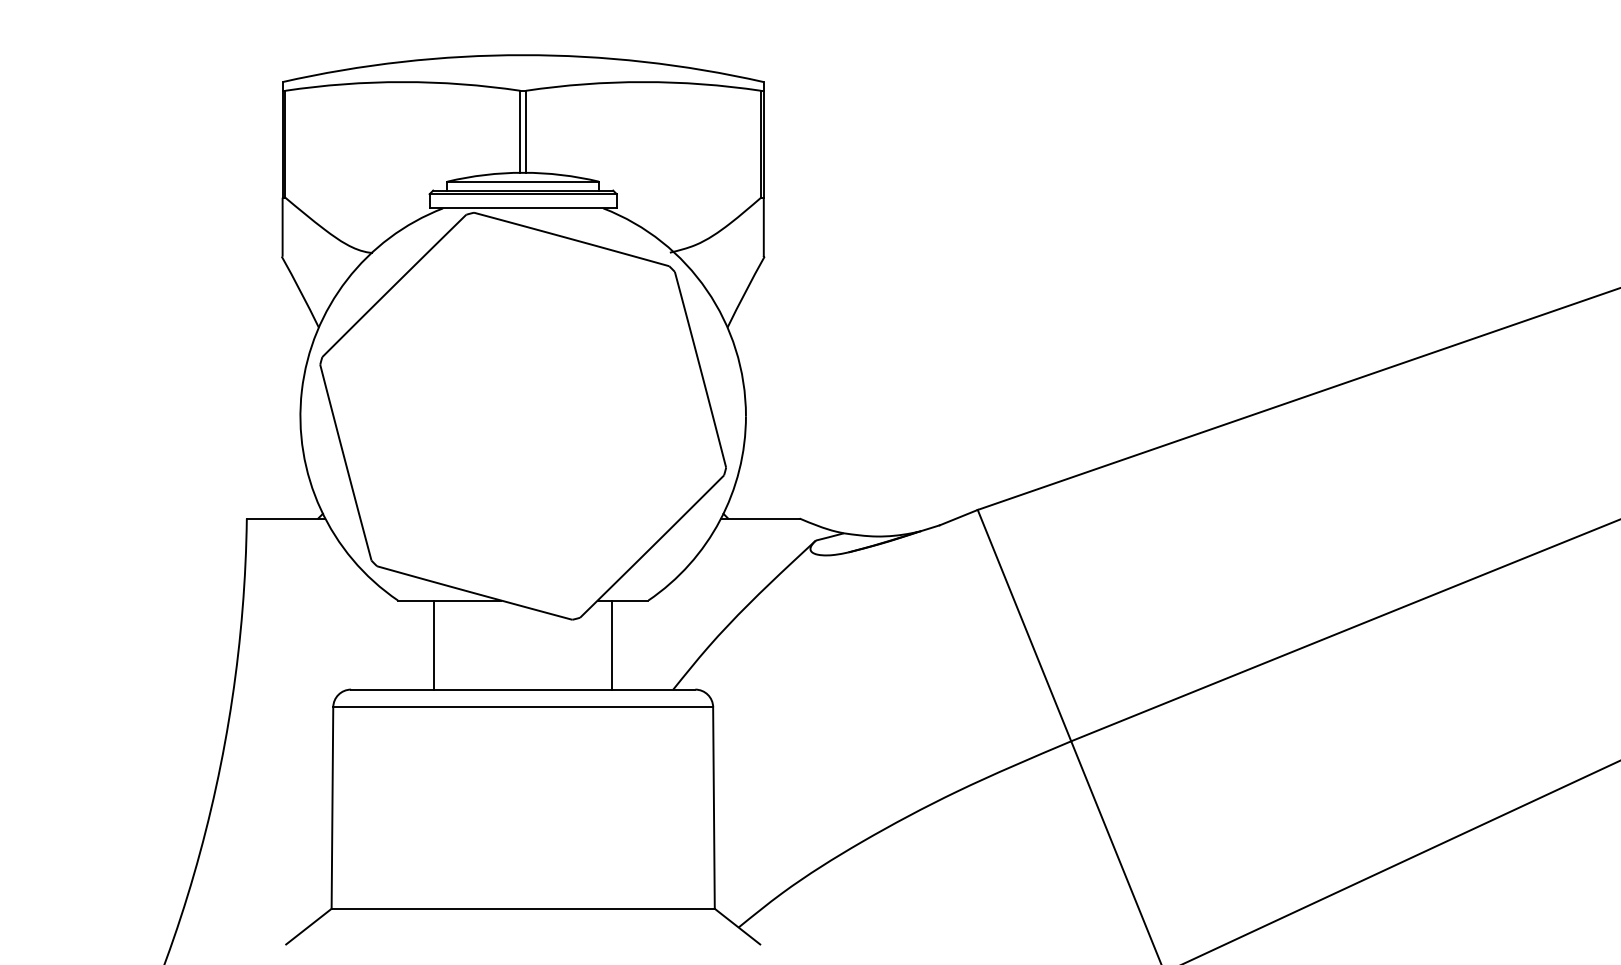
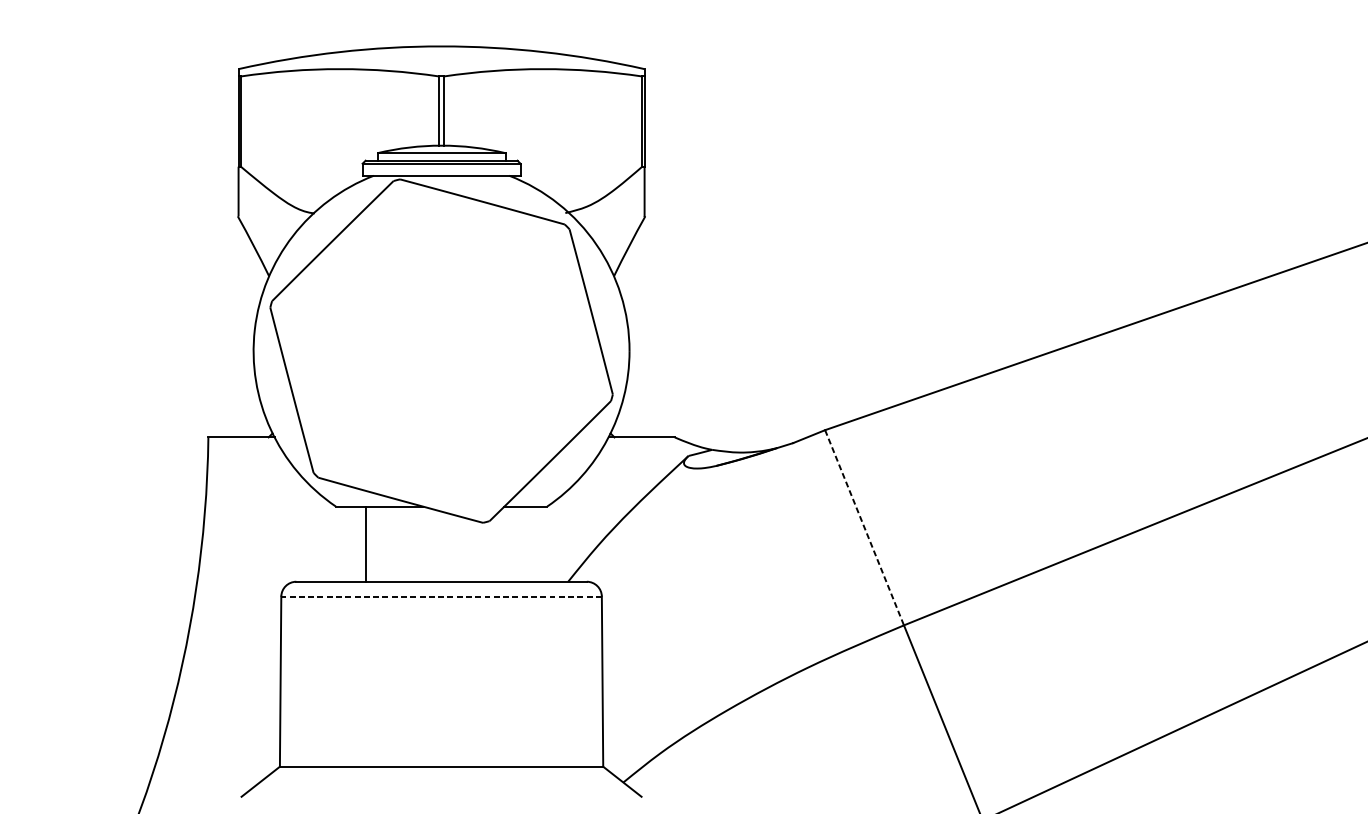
line: (1024, 625) -> (864, 527), solid -> dashed
line: (612, 644) -> (516, 543), removed
line: (523, 707) -> (441, 596), solid -> dashed

